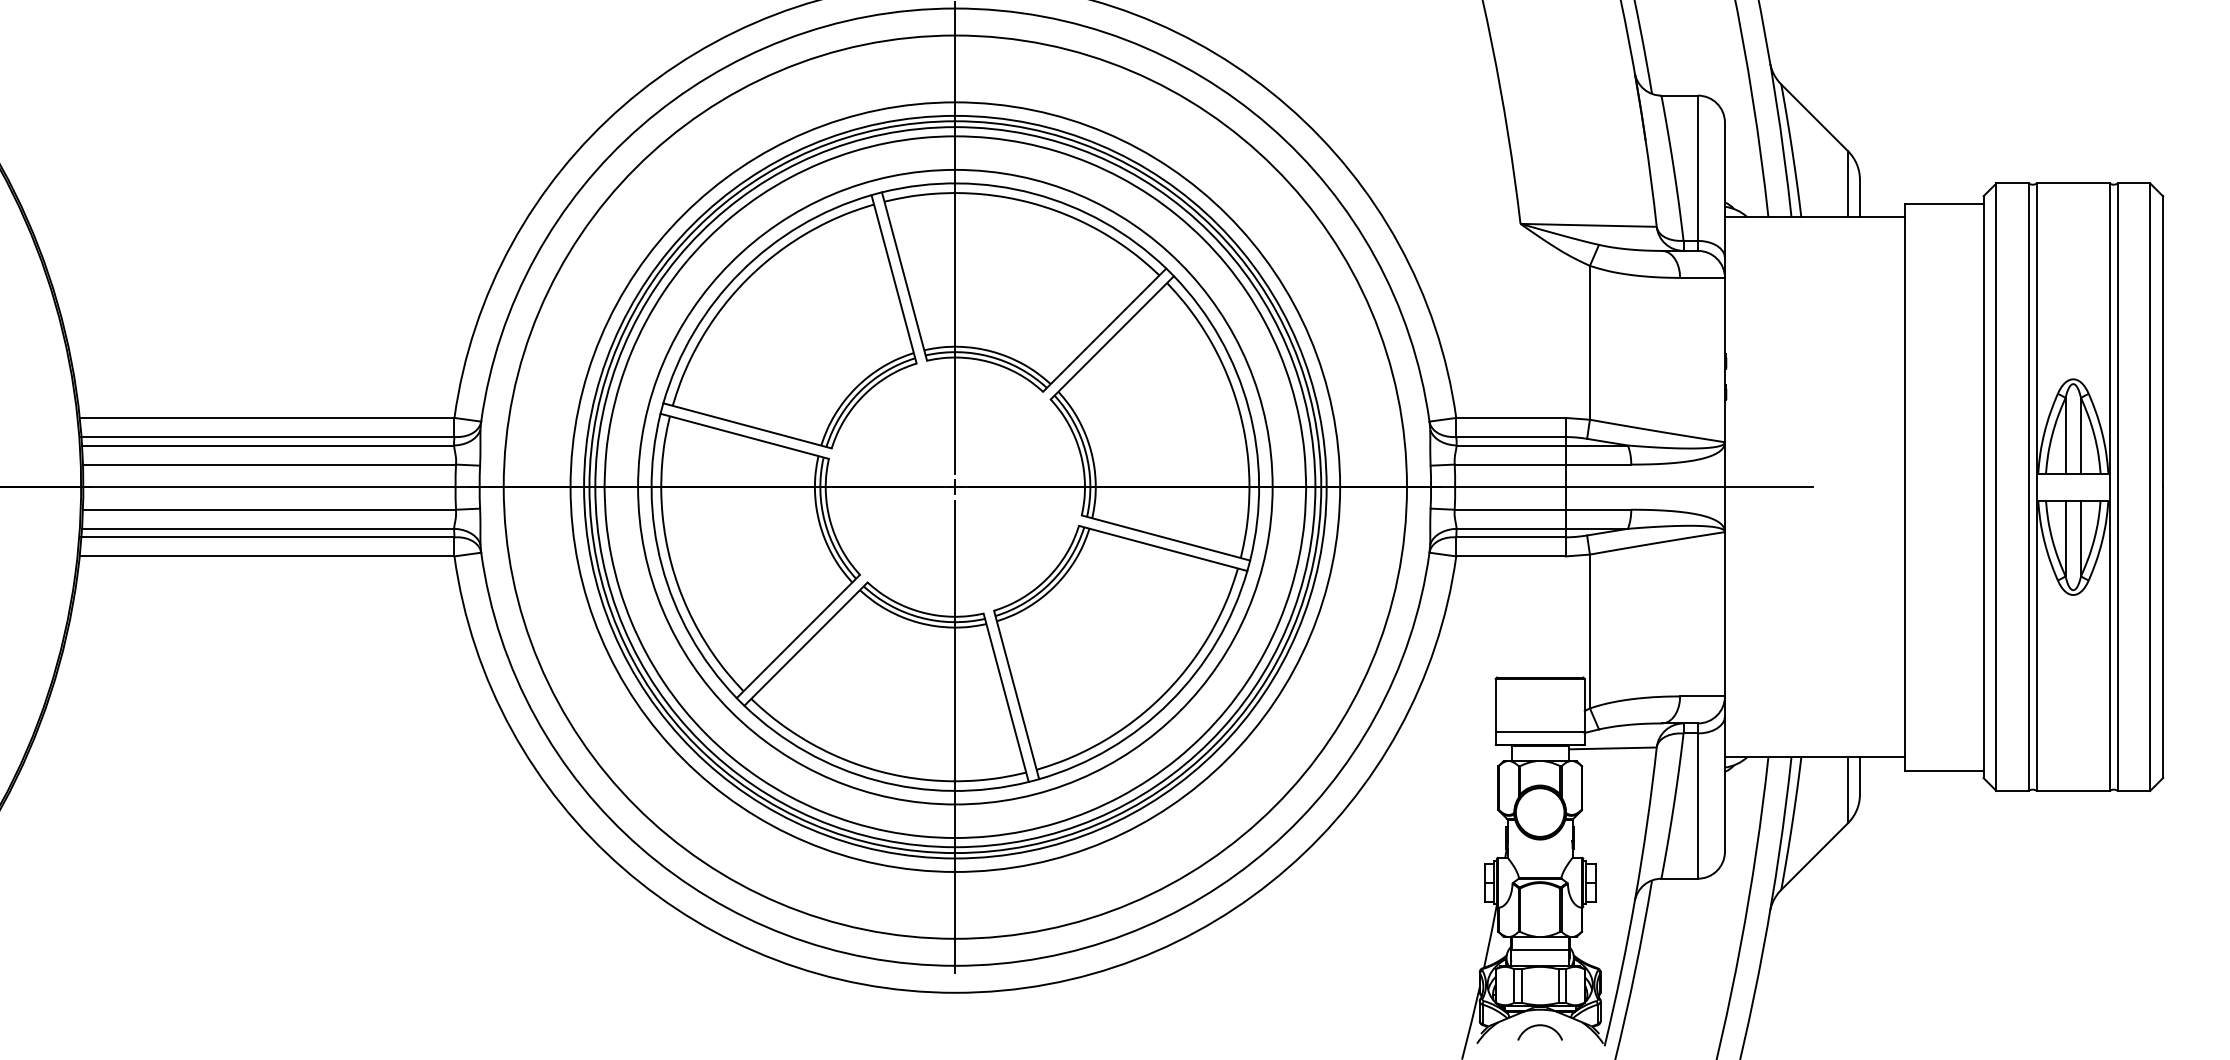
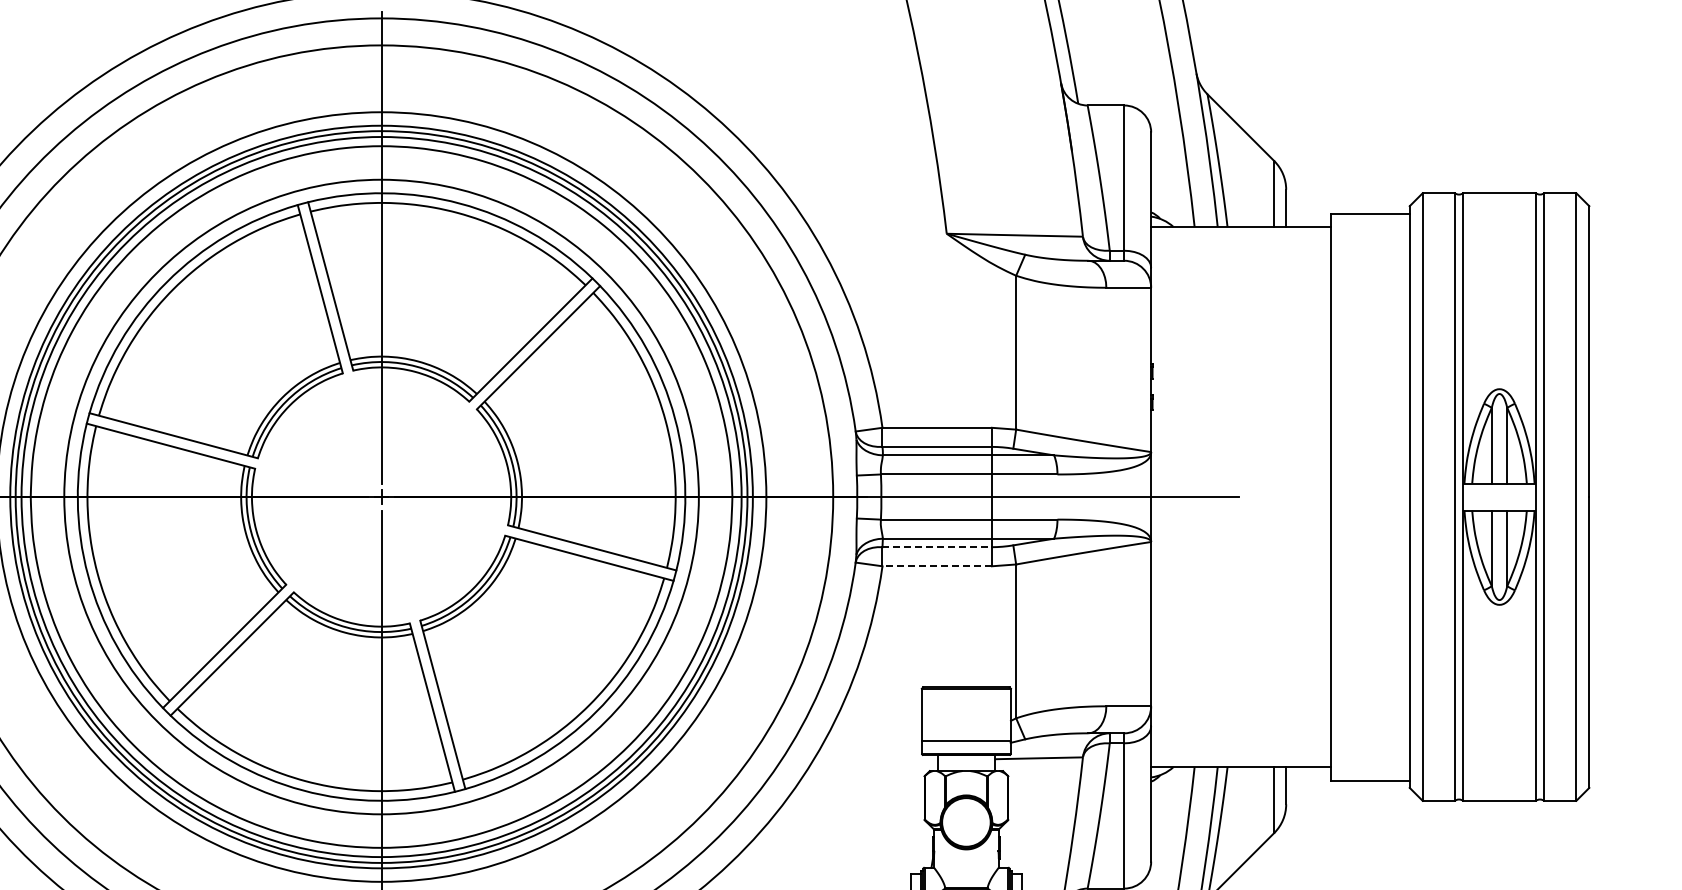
line: (1510, 537) -> (936, 547), solid -> dashed
line: (1510, 556) -> (936, 566), solid -> dashed

